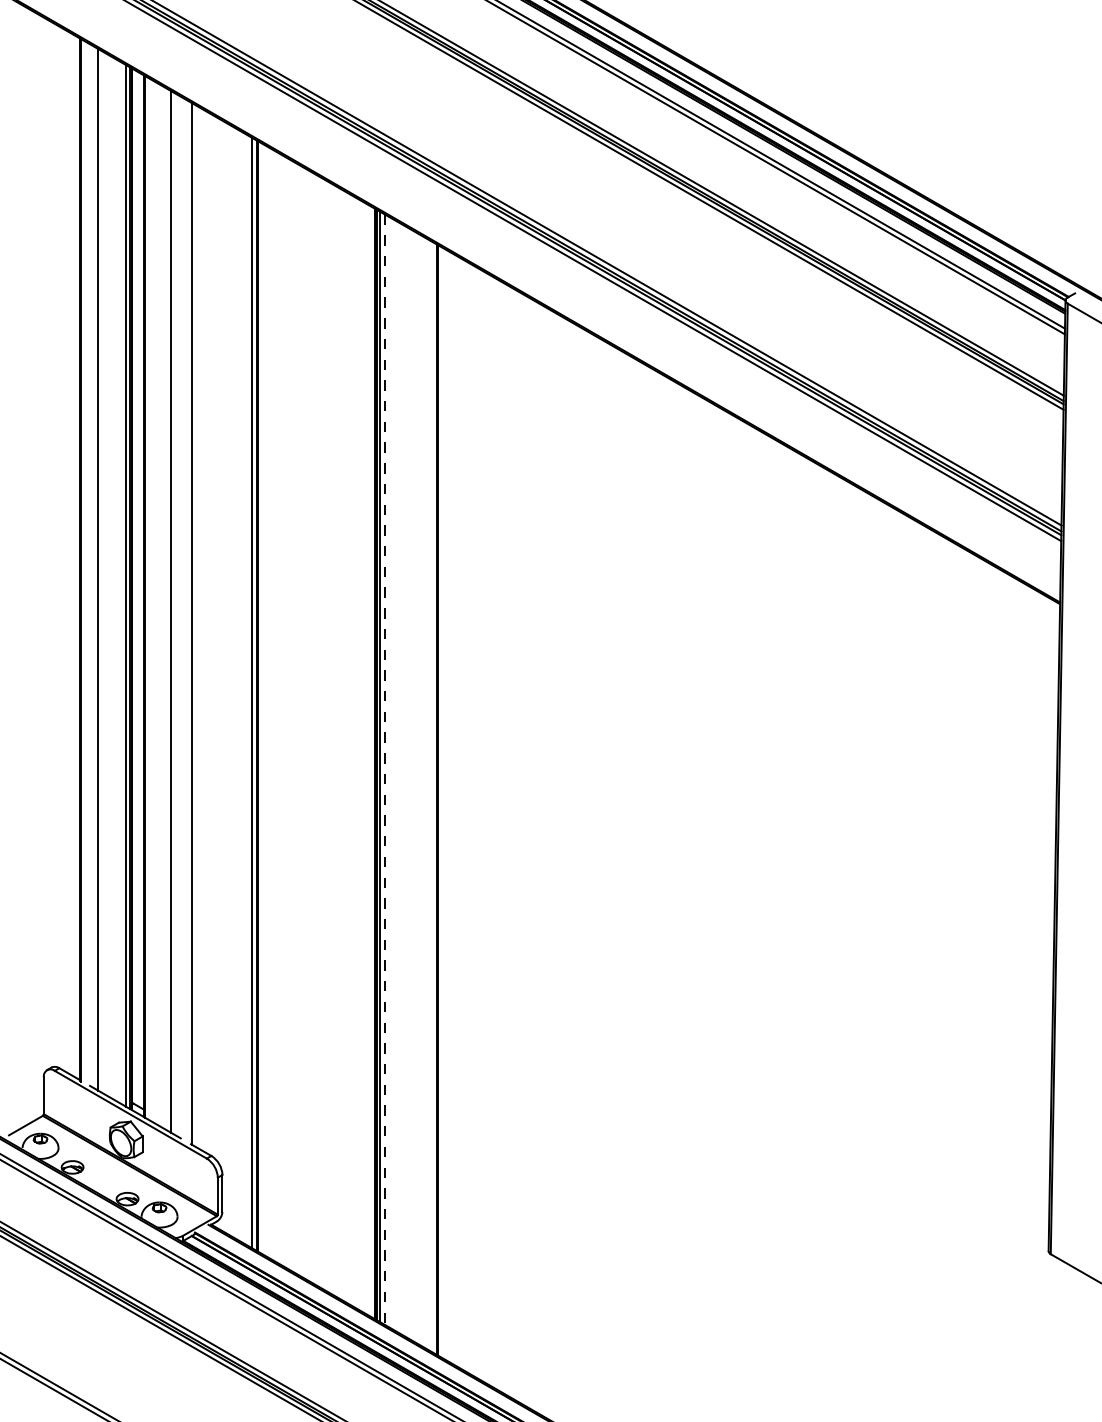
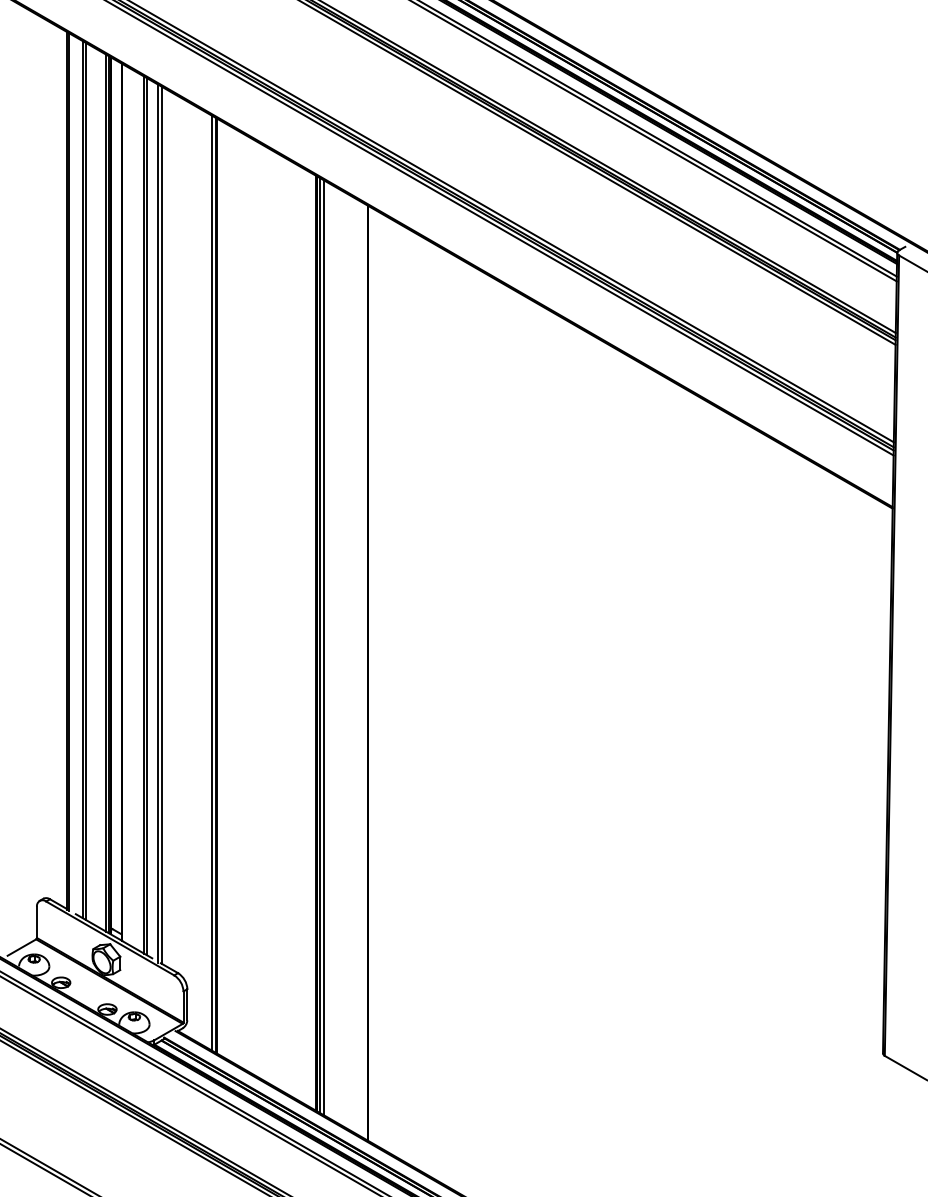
line: (102, 571) -> (86, 481), added
line: (174, 613) -> (146, 516), added
line: (187, 621) -> (157, 523), added
line: (385, 770) -> (324, 648), dashed -> solid

